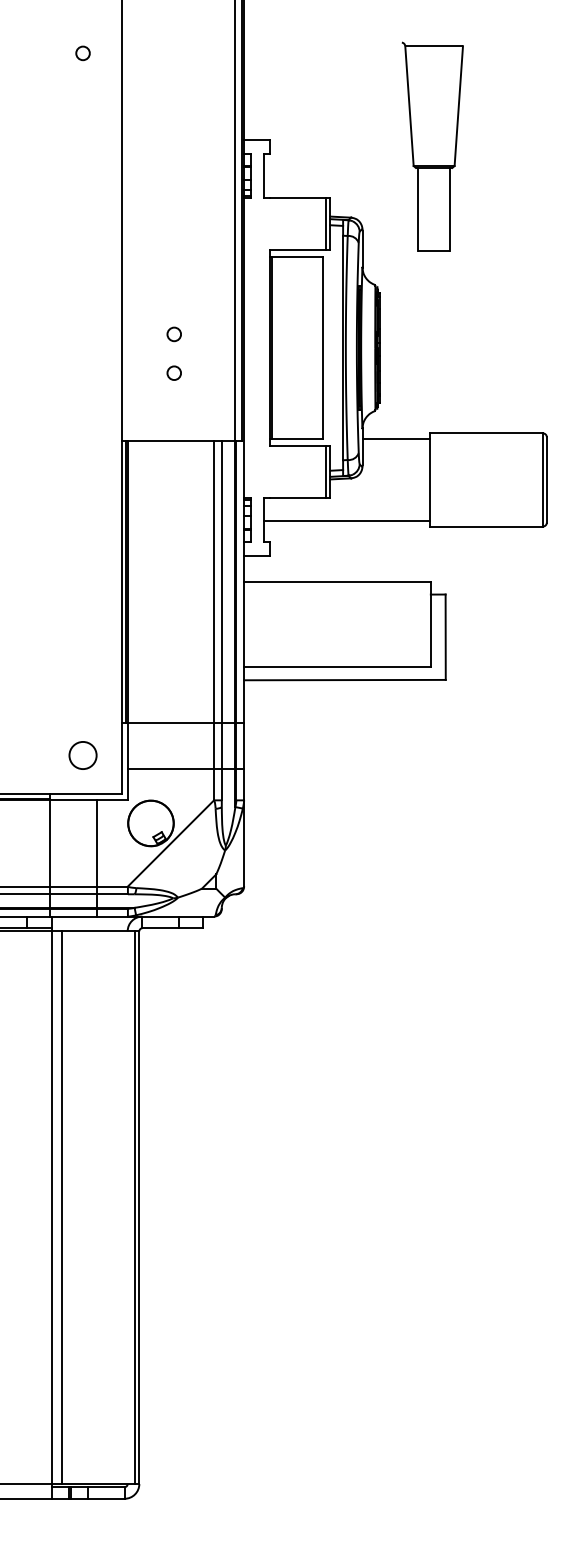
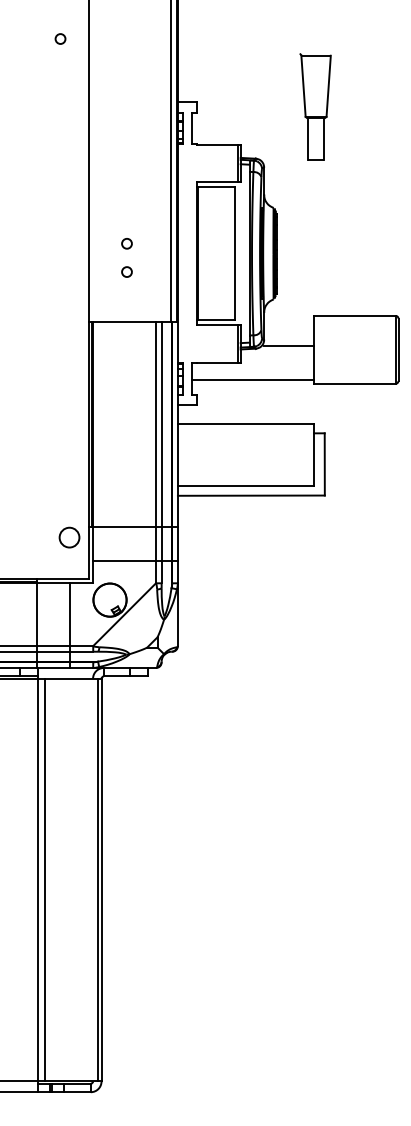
part: (432, 145) -> (315, 106), size x0.7
line: (395, 439) -> (288, 346), moved
circle: (83, 755) -> (69, 537), moved

